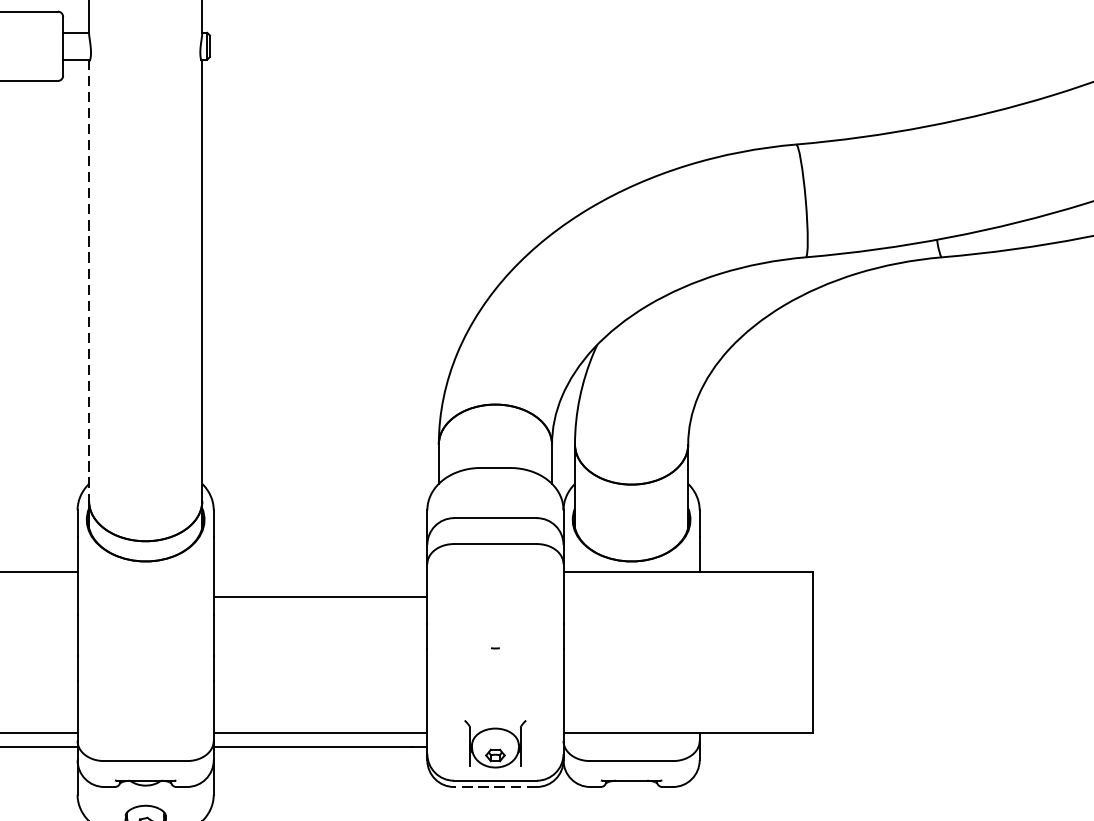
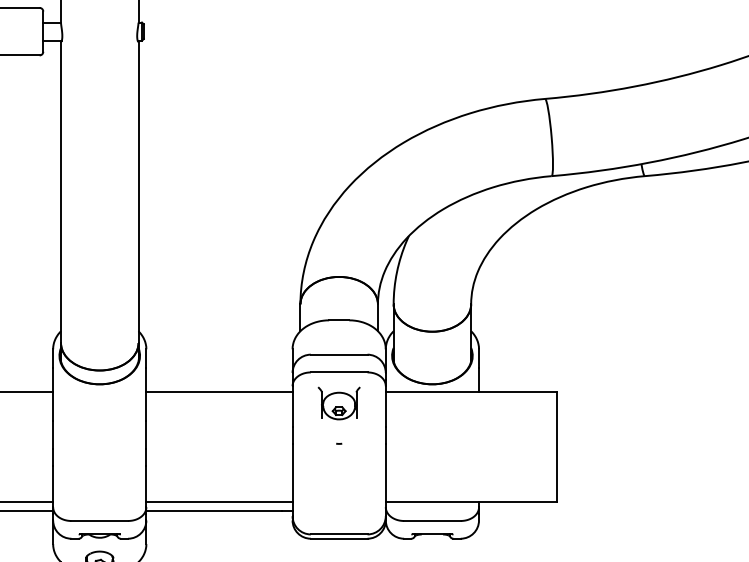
line: (89, 281) -> (61, 192), dashed -> solid
line: (320, 596) -> (219, 391), moved
part: (494, 744) -> (338, 403), moved
line: (494, 786) -> (338, 538), dashed -> solid

